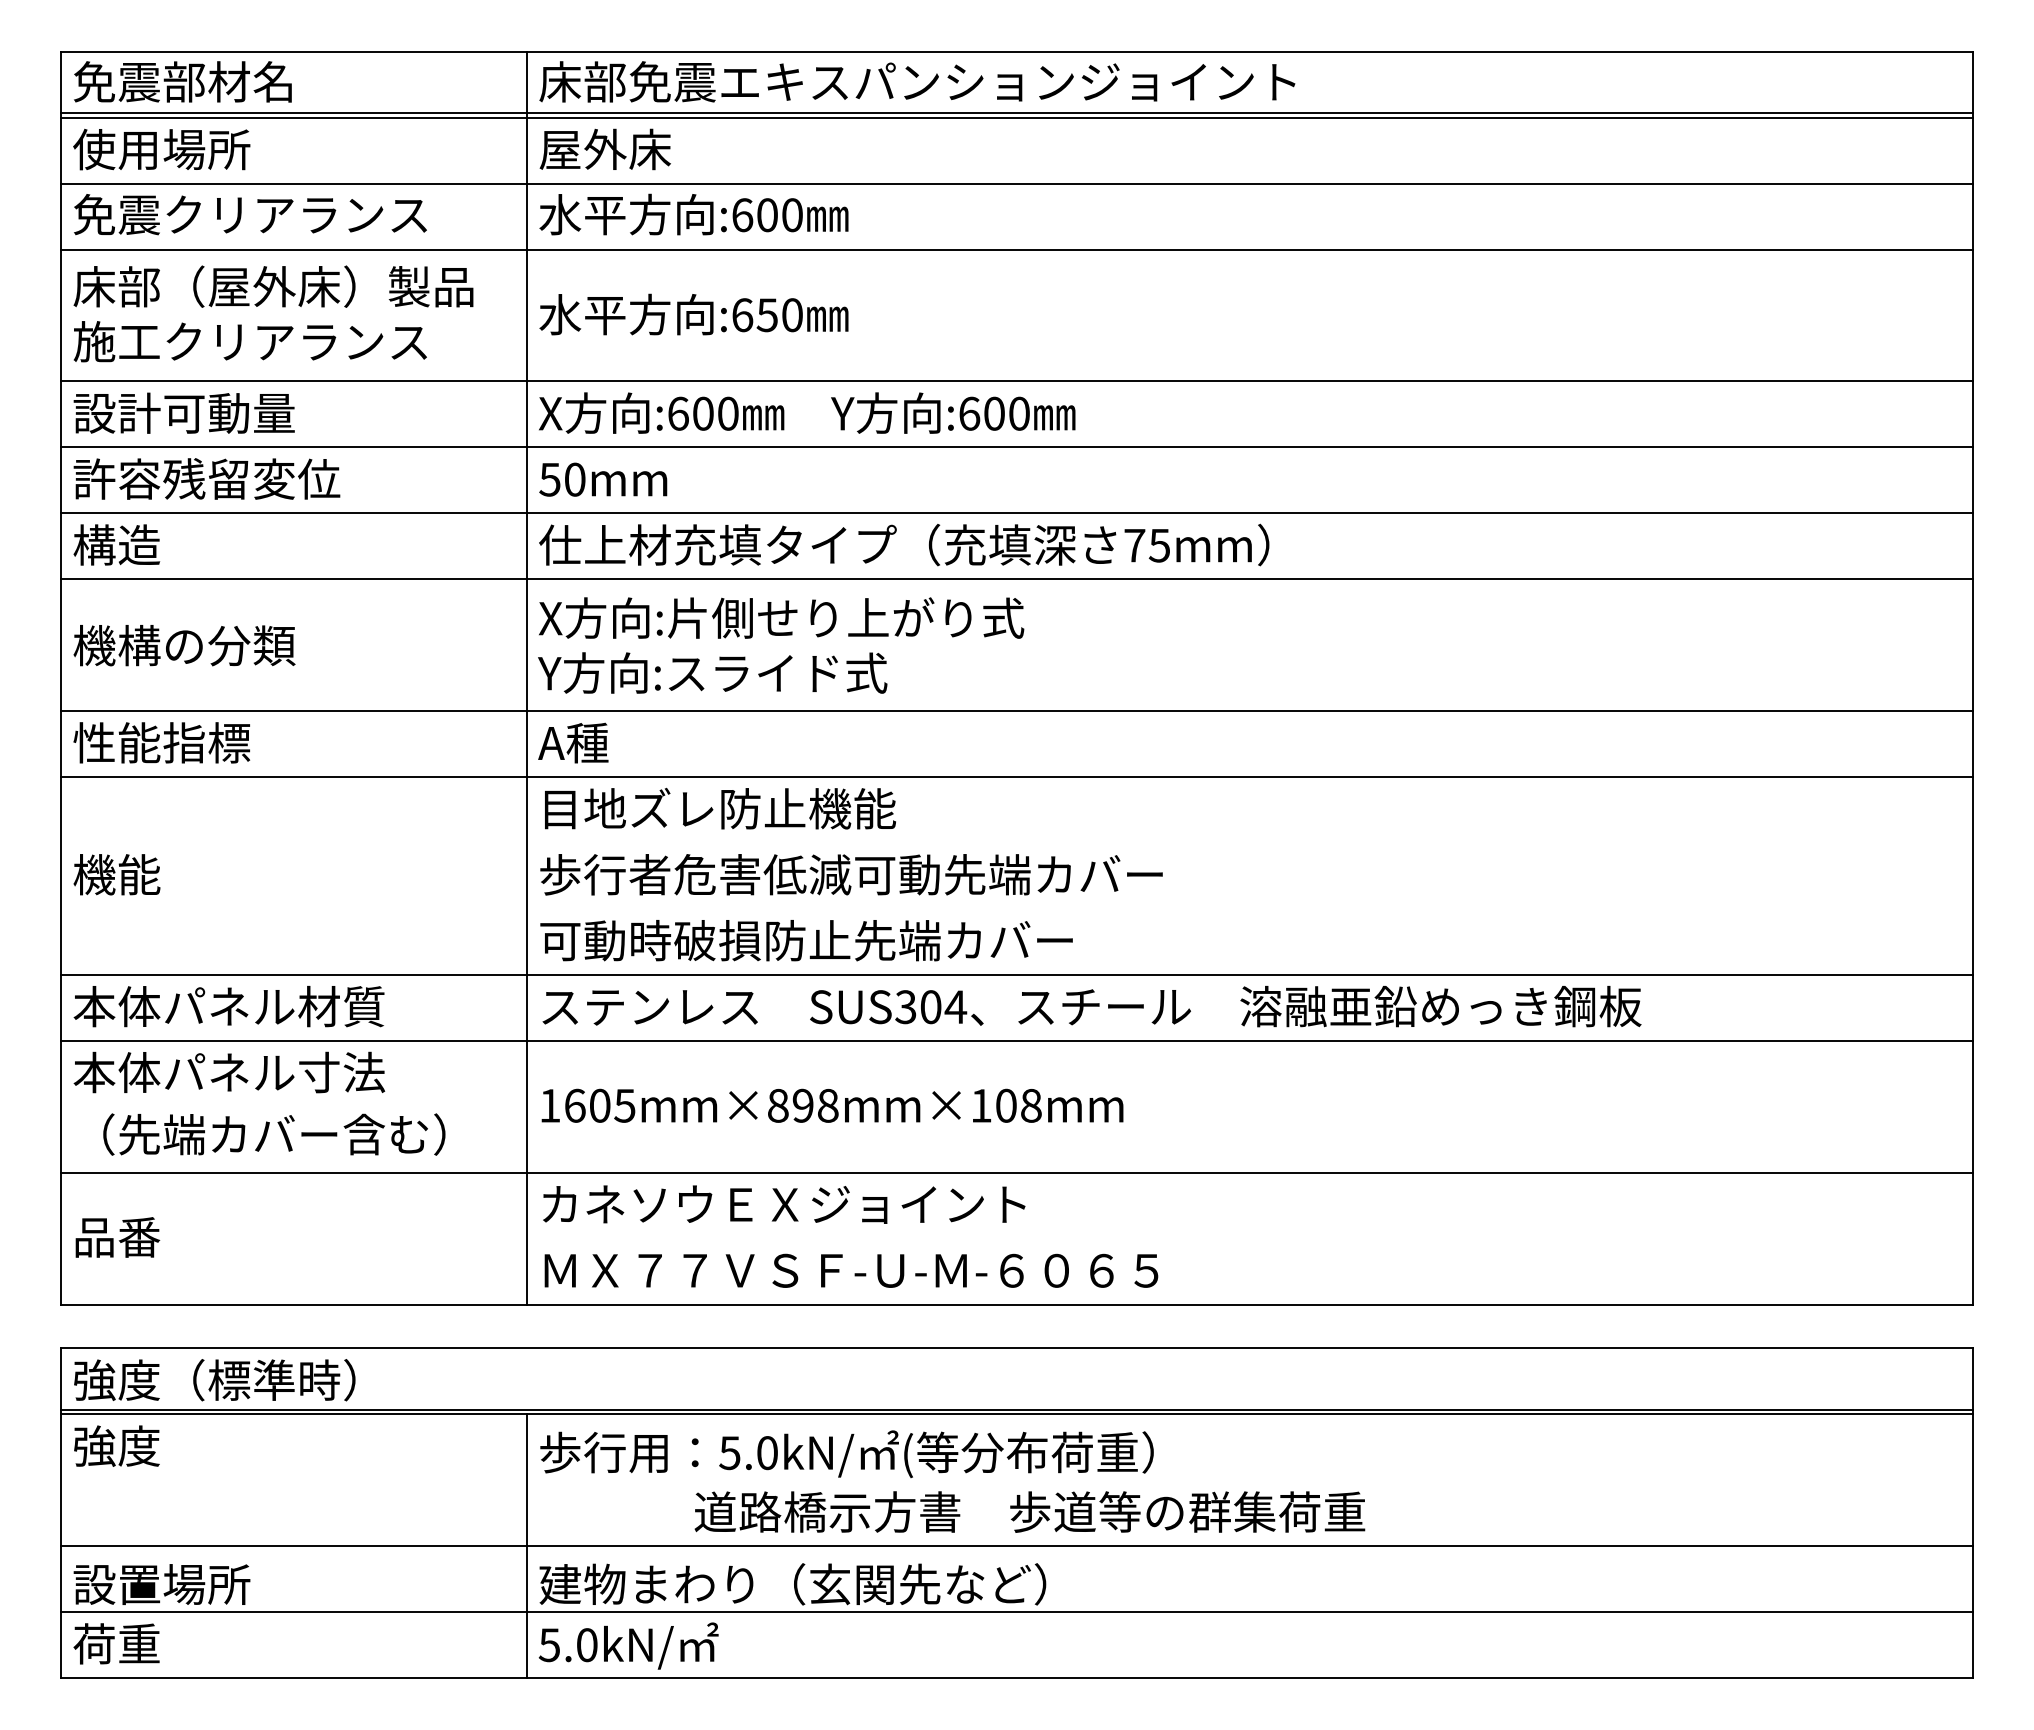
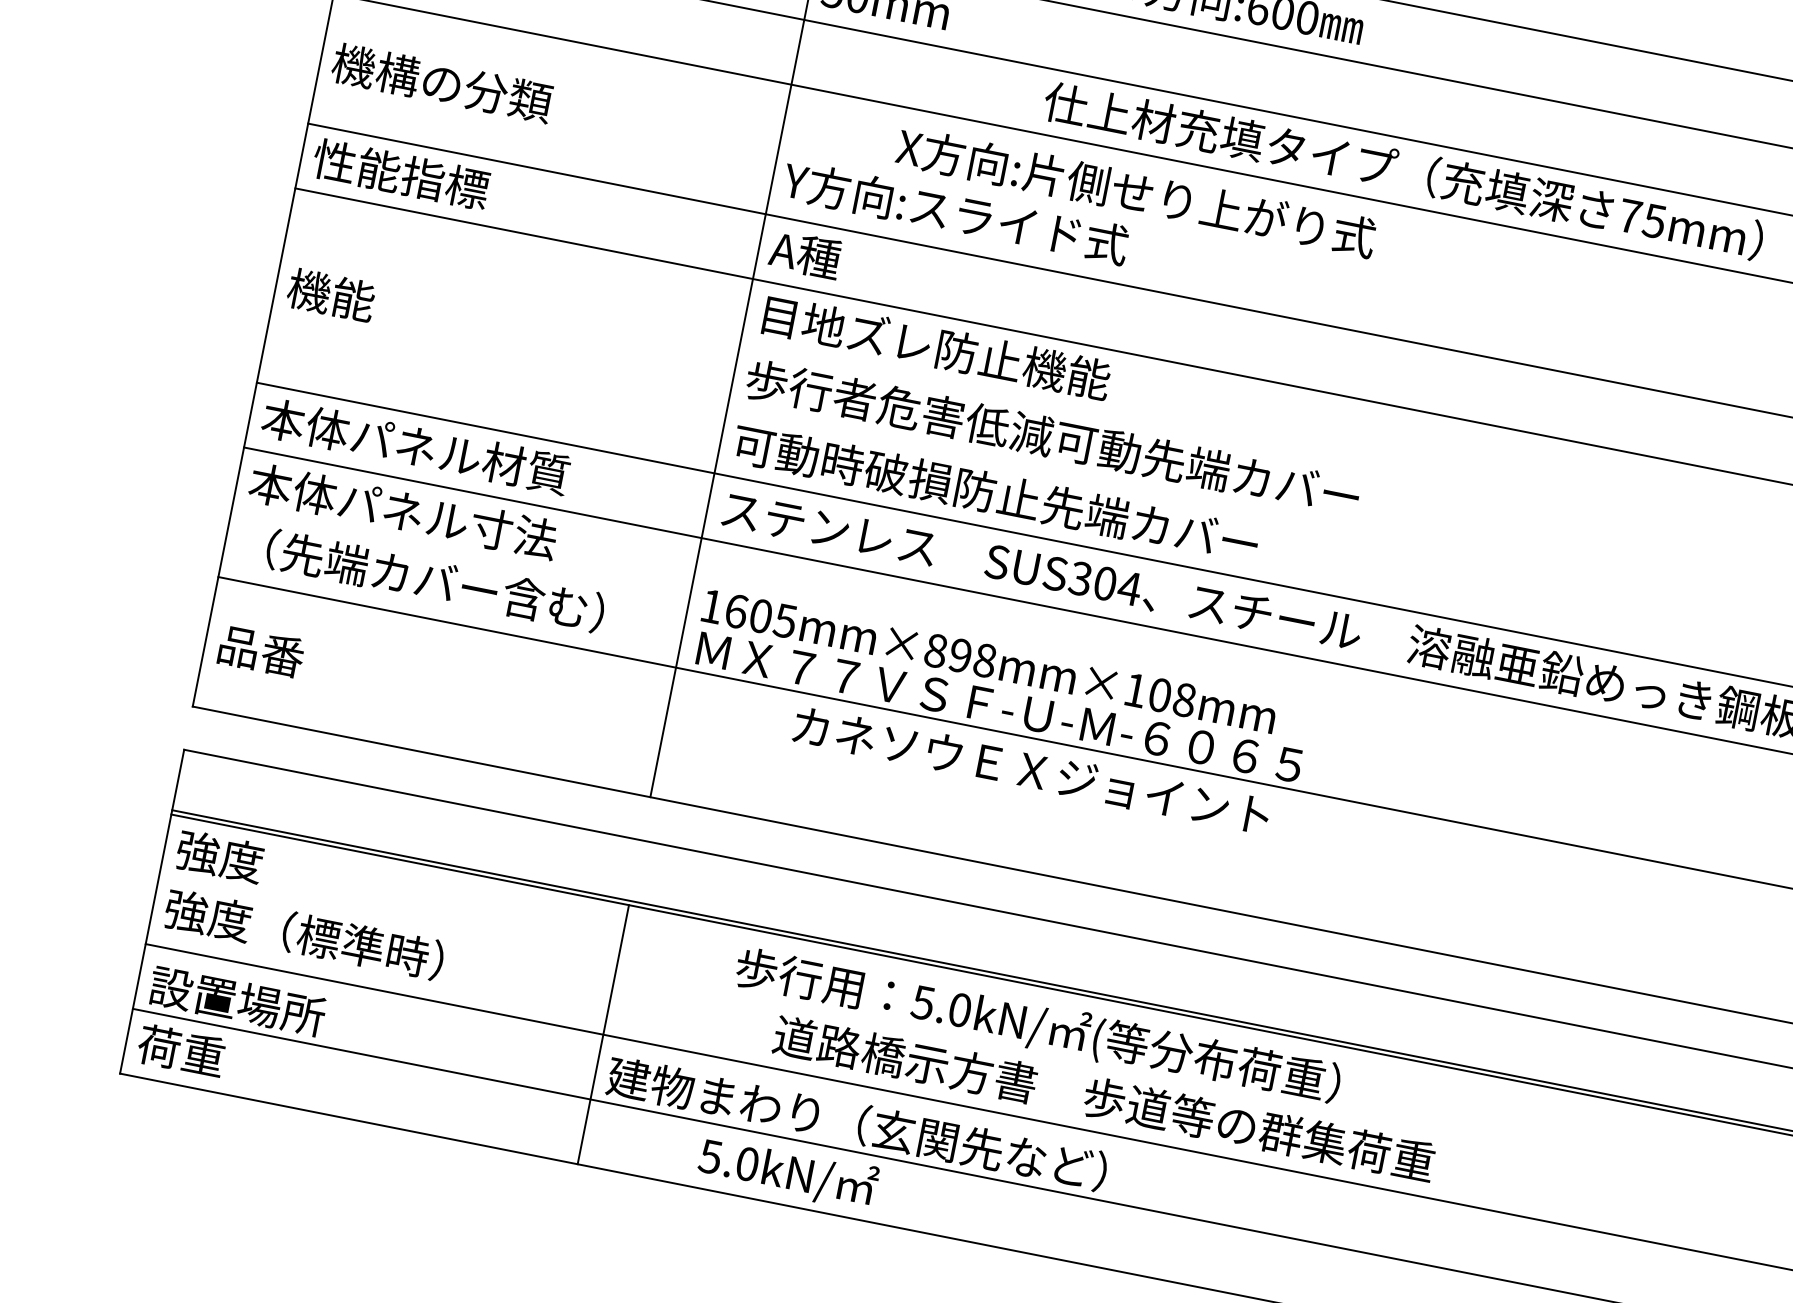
text: (904, 544) -> (1404, 170), moved
text: (781, 617) -> (1136, 192), moved
text: (784, 1204) -> (1032, 770), moved
text: (851, 1270) -> (999, 707), moved
text: (214, 1380) -> (304, 934), moved
text: (846, 1453) -> (1037, 1025), moved
text: (628, 1645) -> (788, 1172), moved

